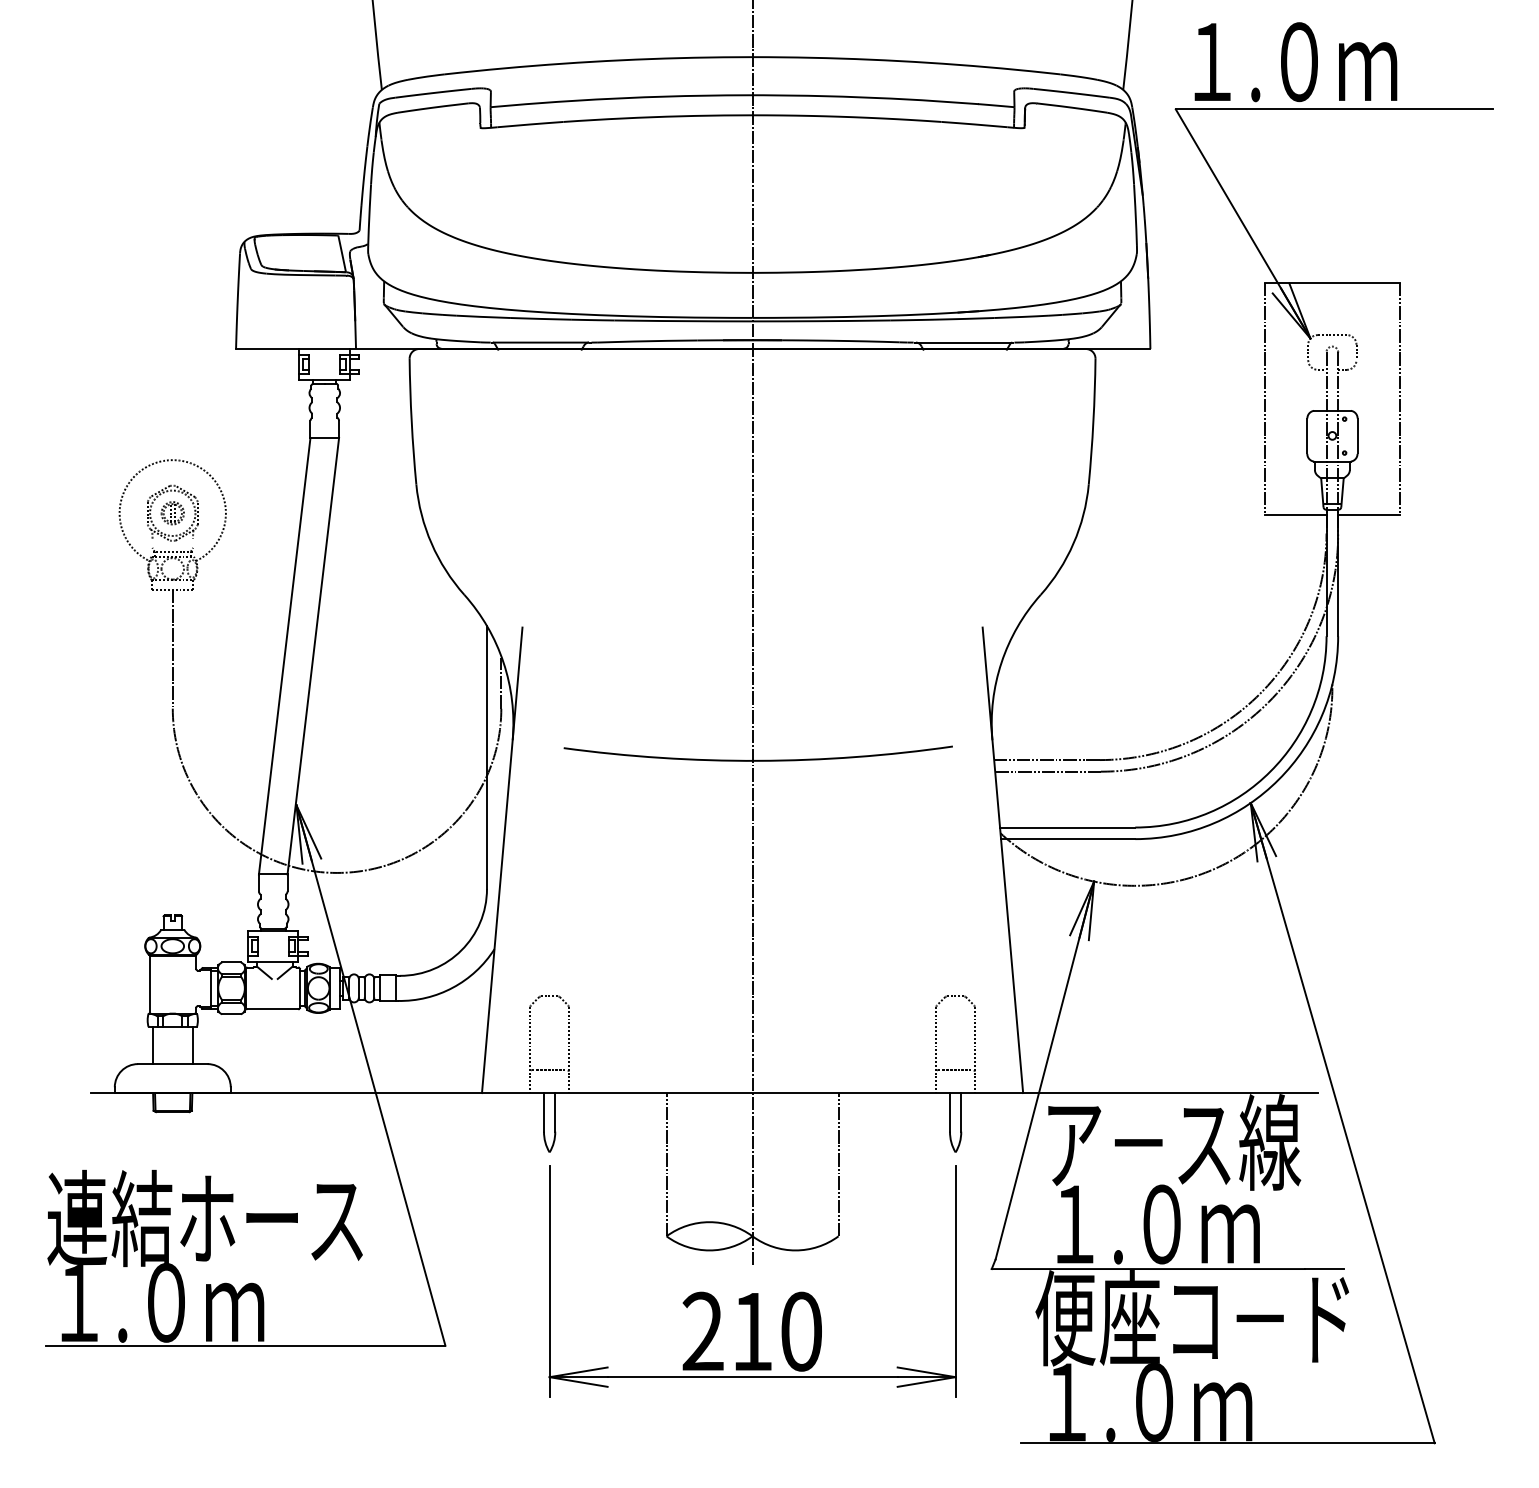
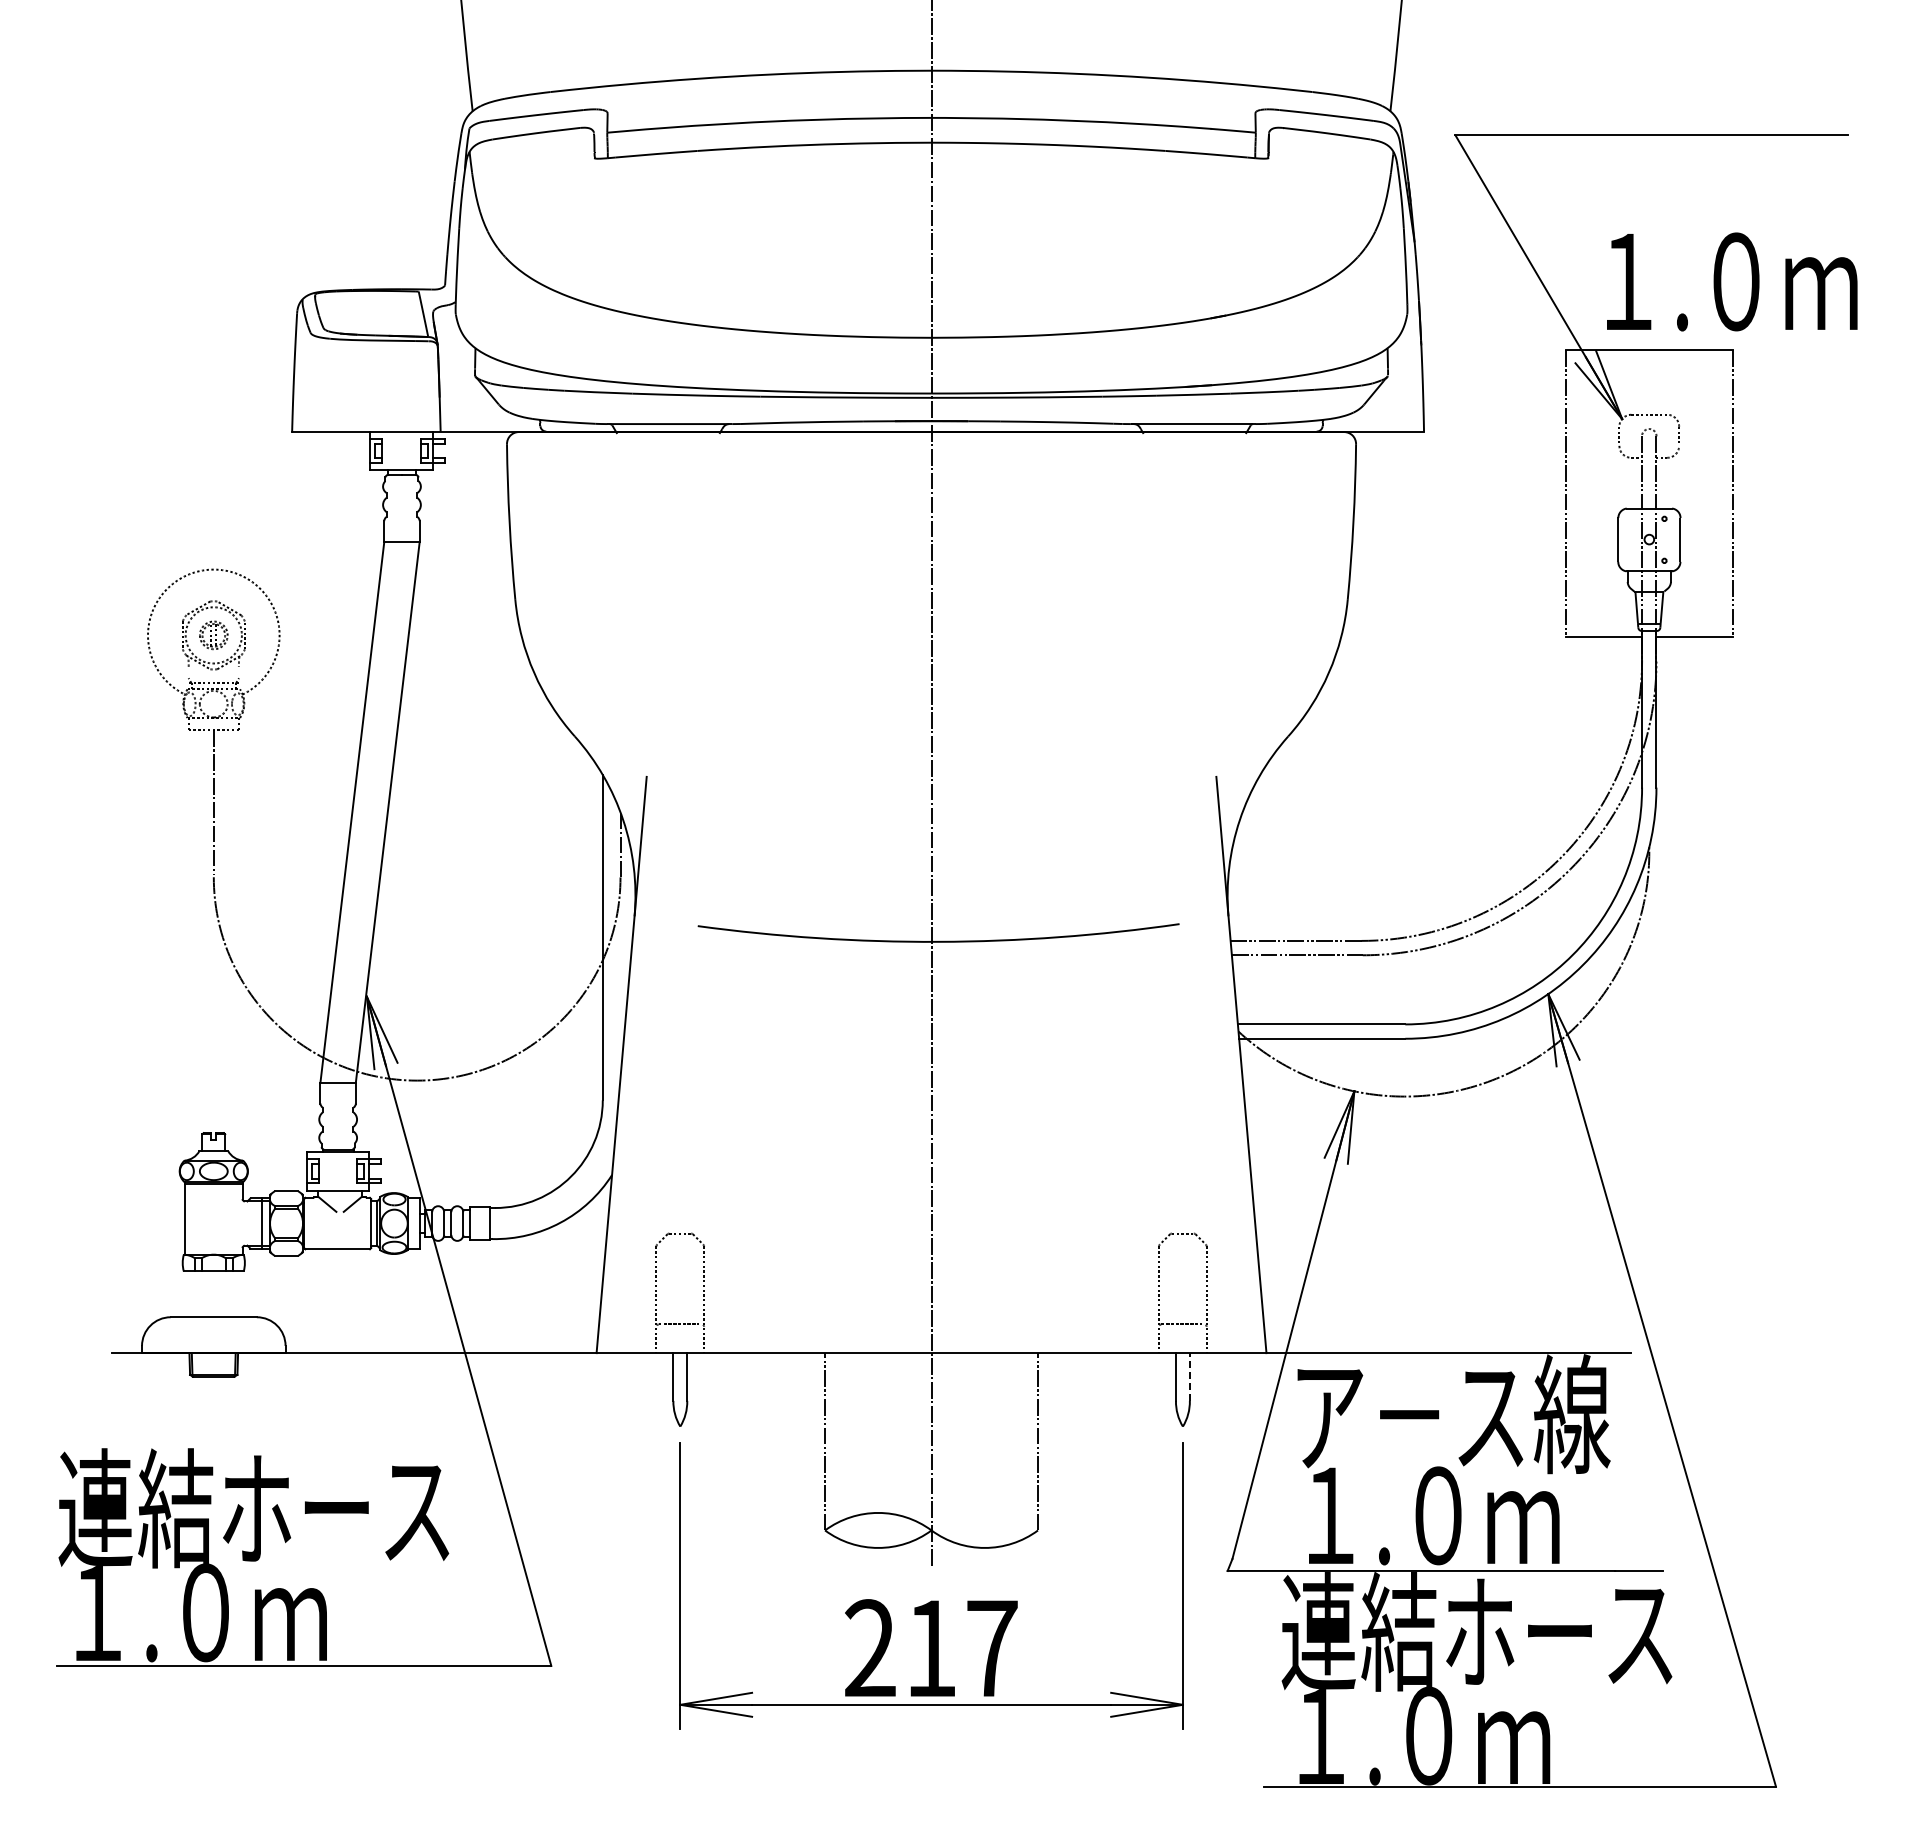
text: (1296, 61) -> (1732, 281), moved
line: (153, 1045) -> (189, 1294), removed
line: (192, 1045) -> (238, 1294), removed
line: (960, 1112) -> (1189, 1377), solid -> dashed
text: (1192, 1317) -> (1476, 1631), 便座コ－ド -> 連結ホース
text: (801, 1331) -> (992, 1648), 210 -> 217

